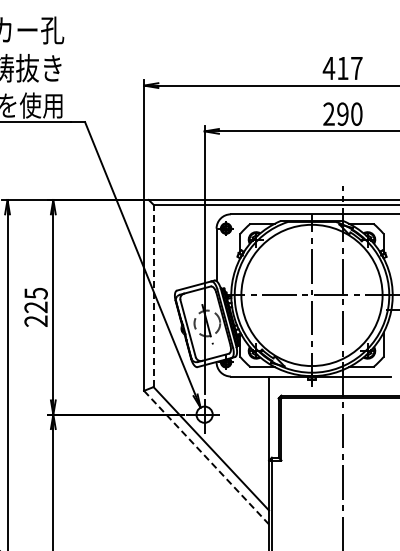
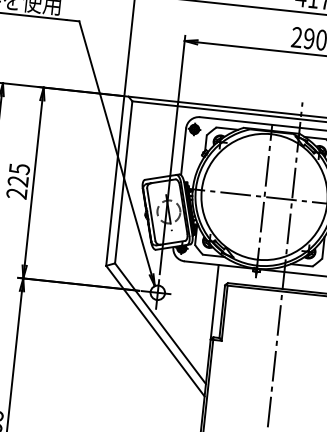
line: (153, 295) -> (123, 181), dashed -> solid
line: (206, 458) -> (155, 331), dashed -> solid

